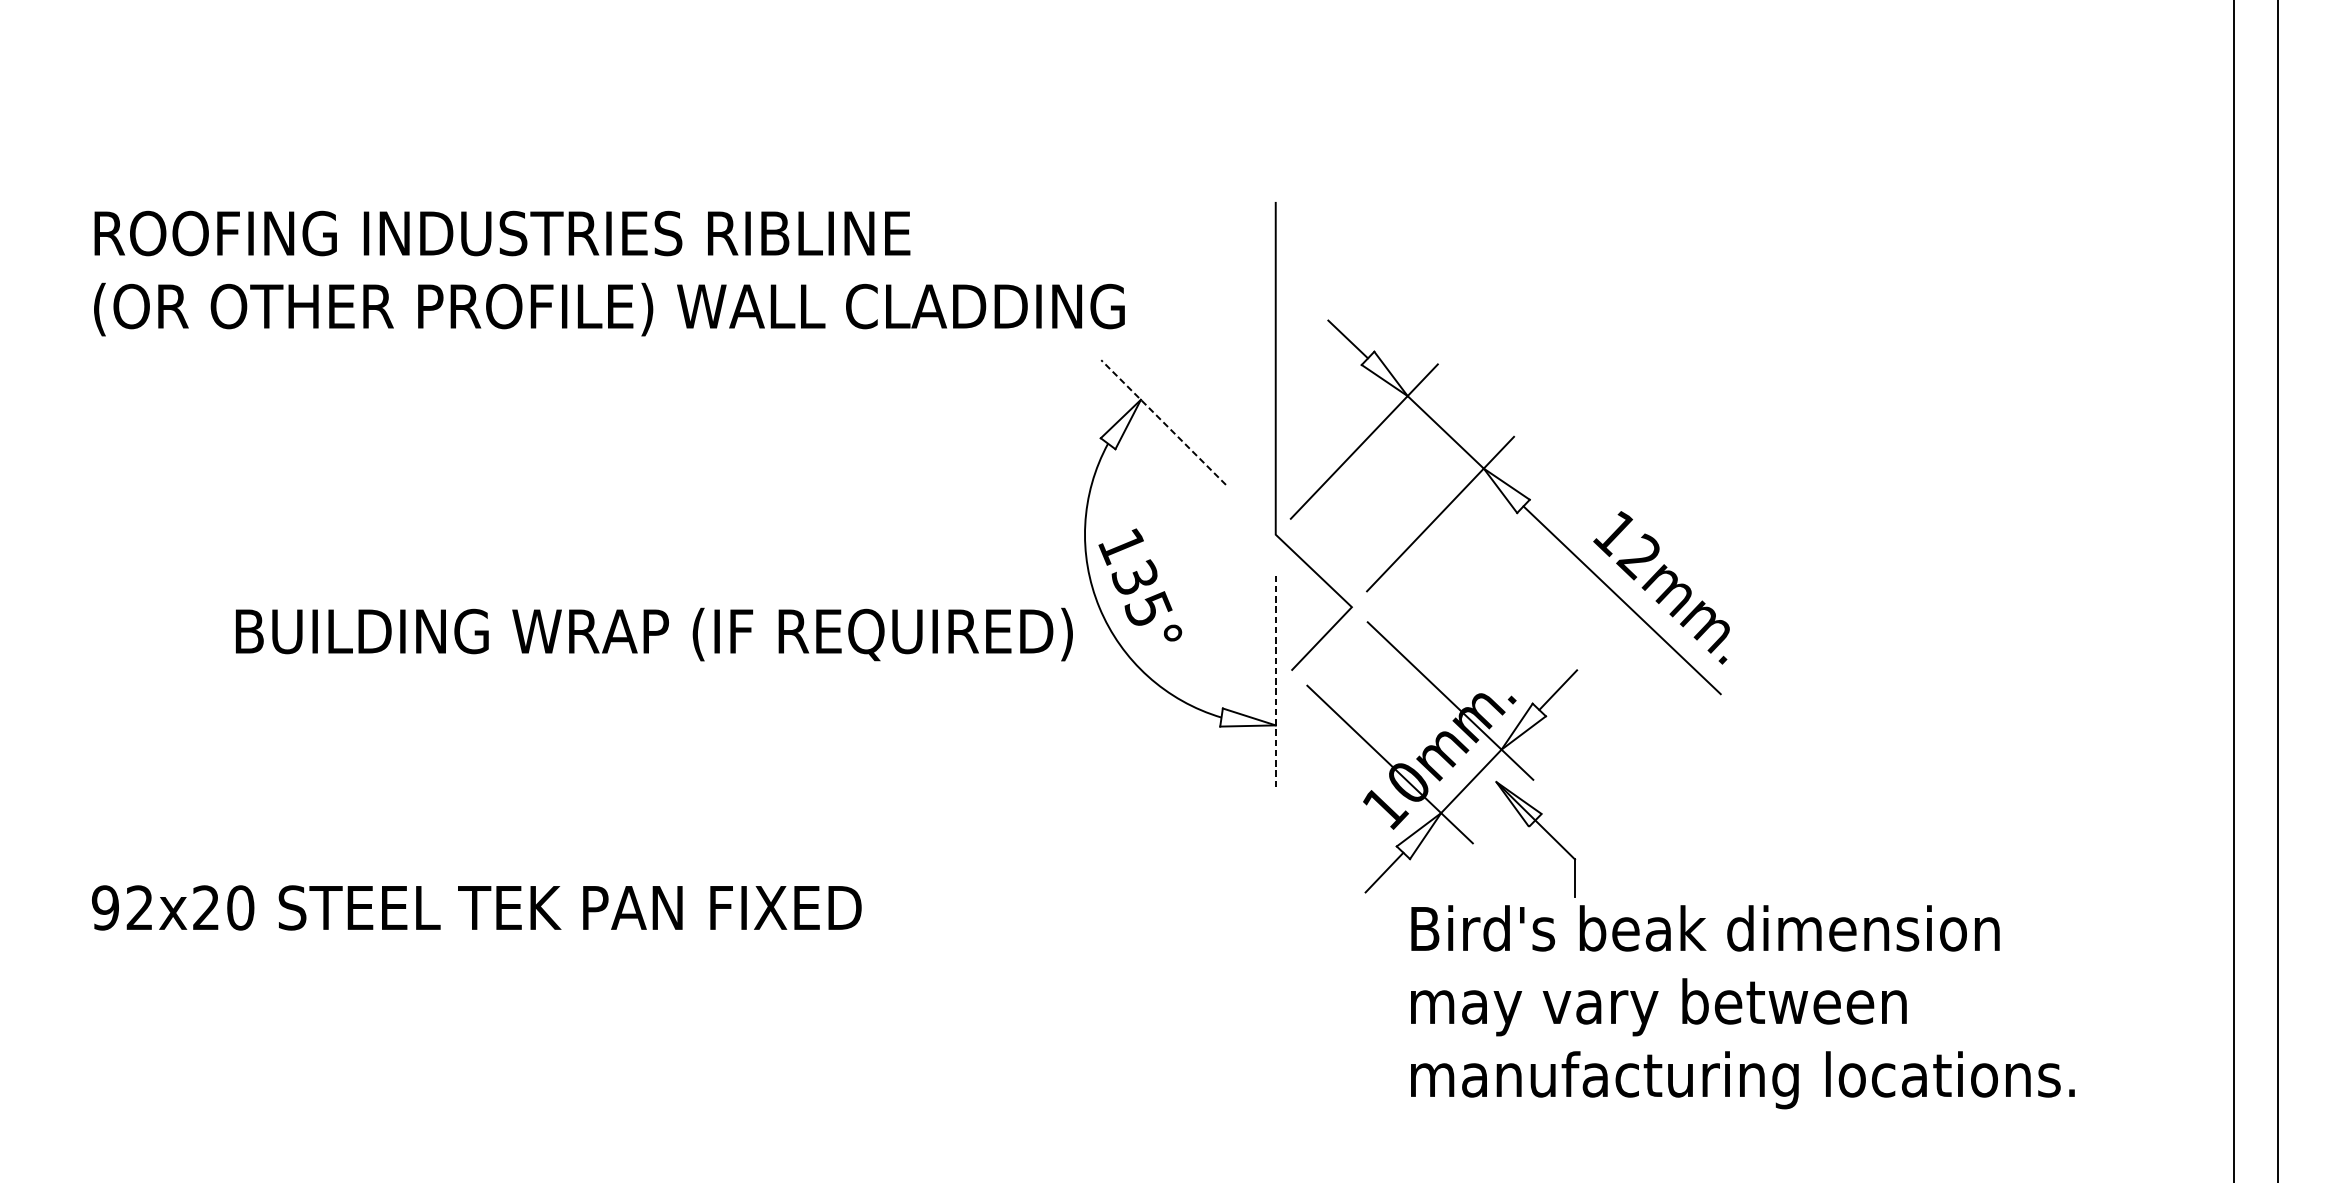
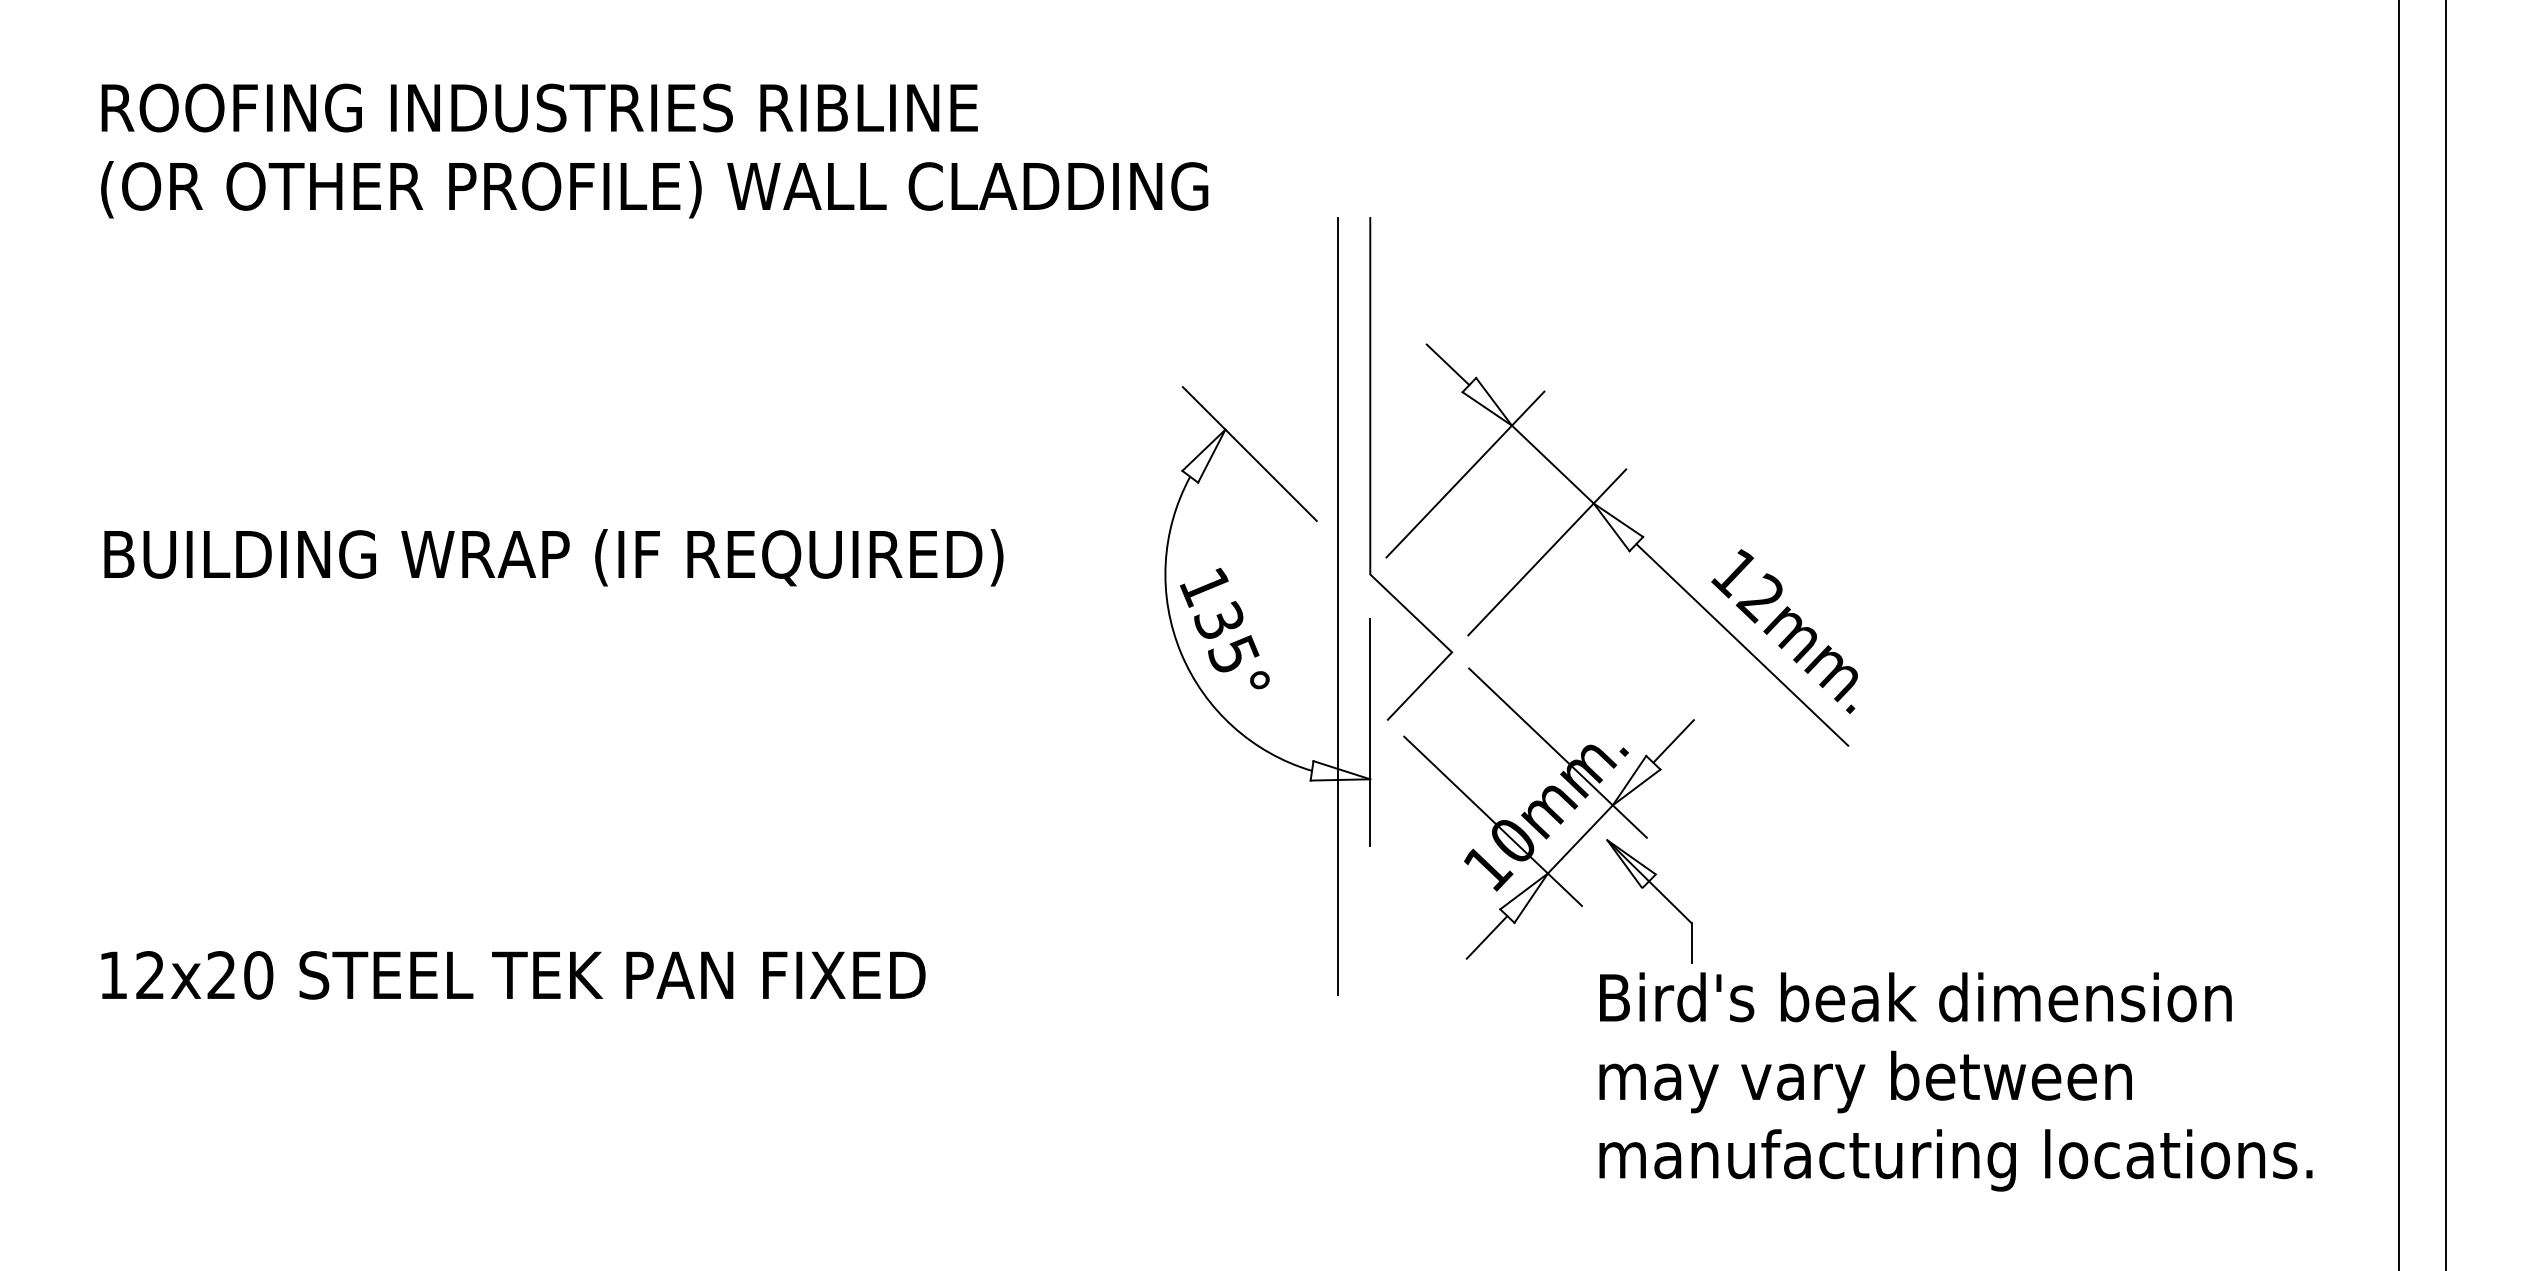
text: (609, 273) -> (654, 150), moved
line: (1163, 422) -> (1249, 454), dashed -> solid
line: (1246, 563) -> (1338, 605), added
text: (653, 634) -> (553, 557), moved
line: (1275, 681) -> (1370, 732), dashed -> solid
text: (104, 908) -> (112, 975), 92x20 -> 12x20
text: (1742, 1006) -> (1955, 1081), moved

